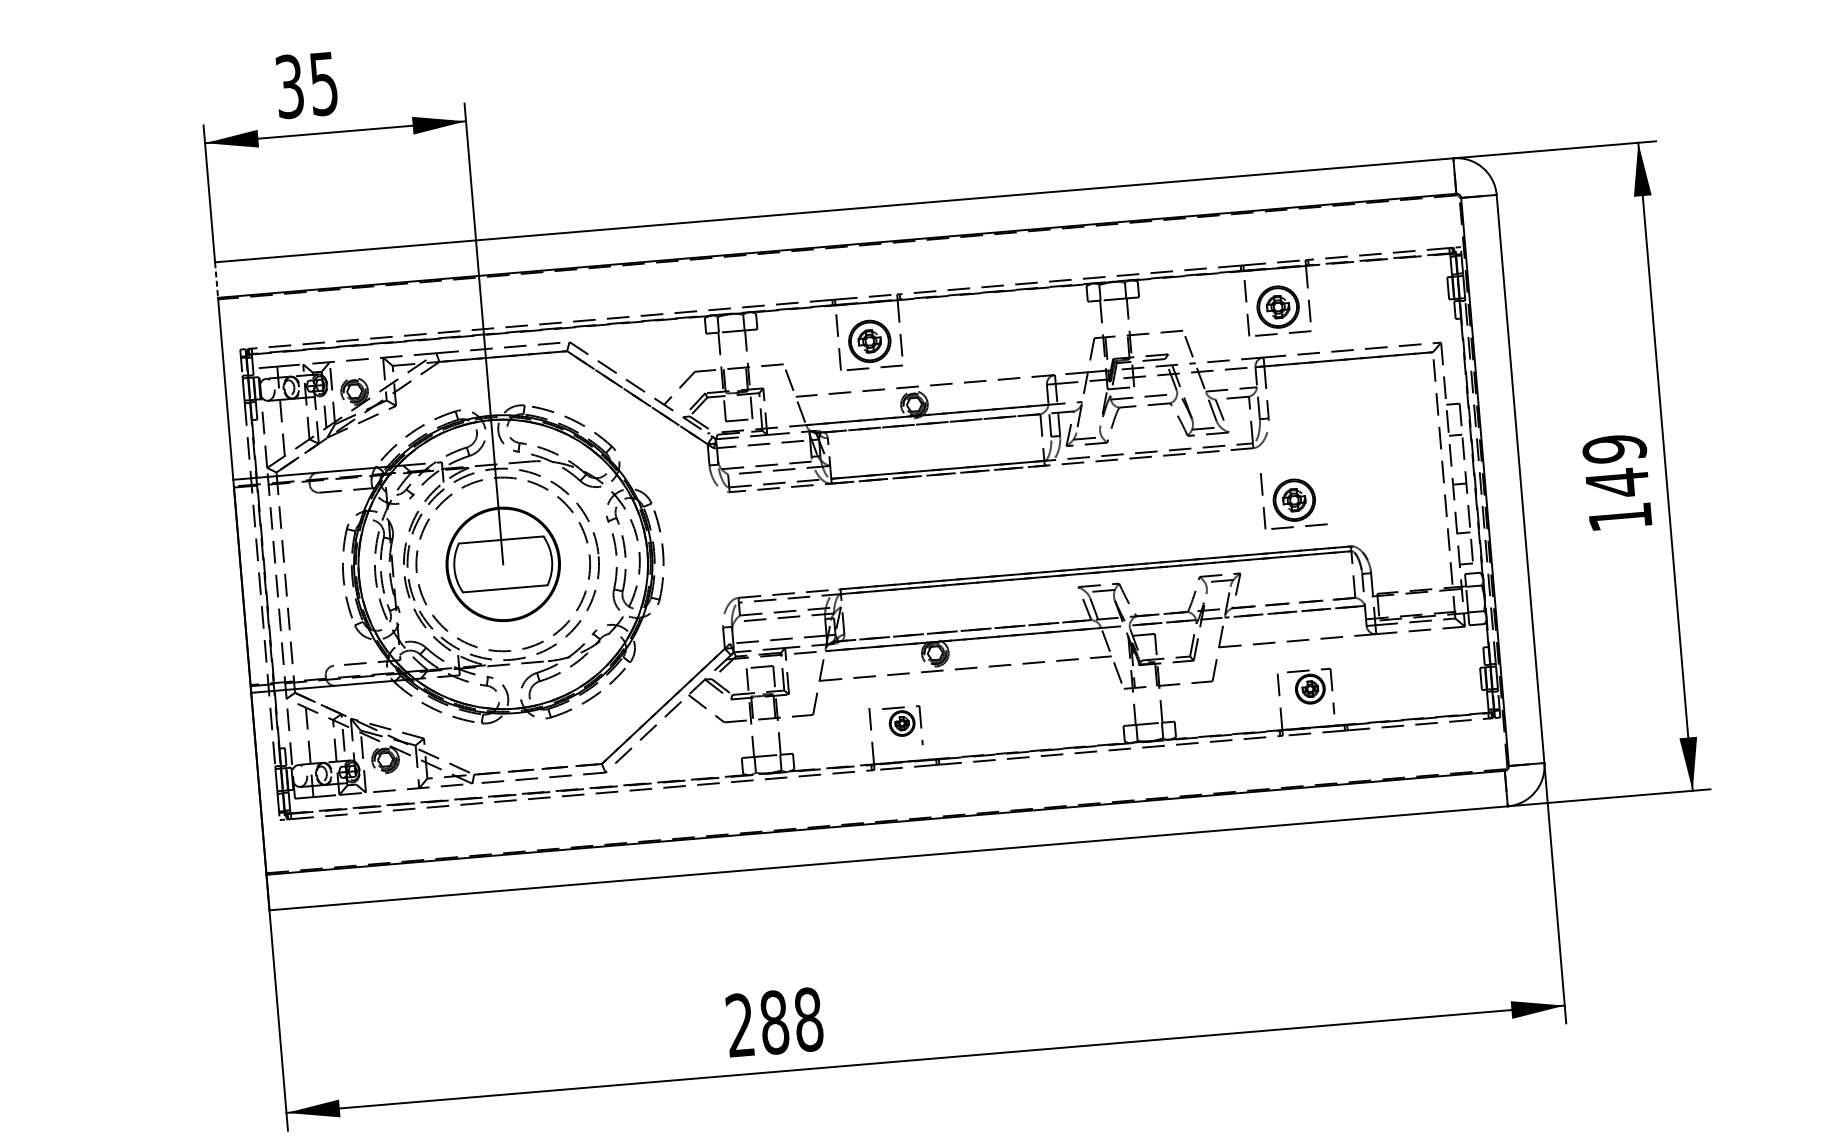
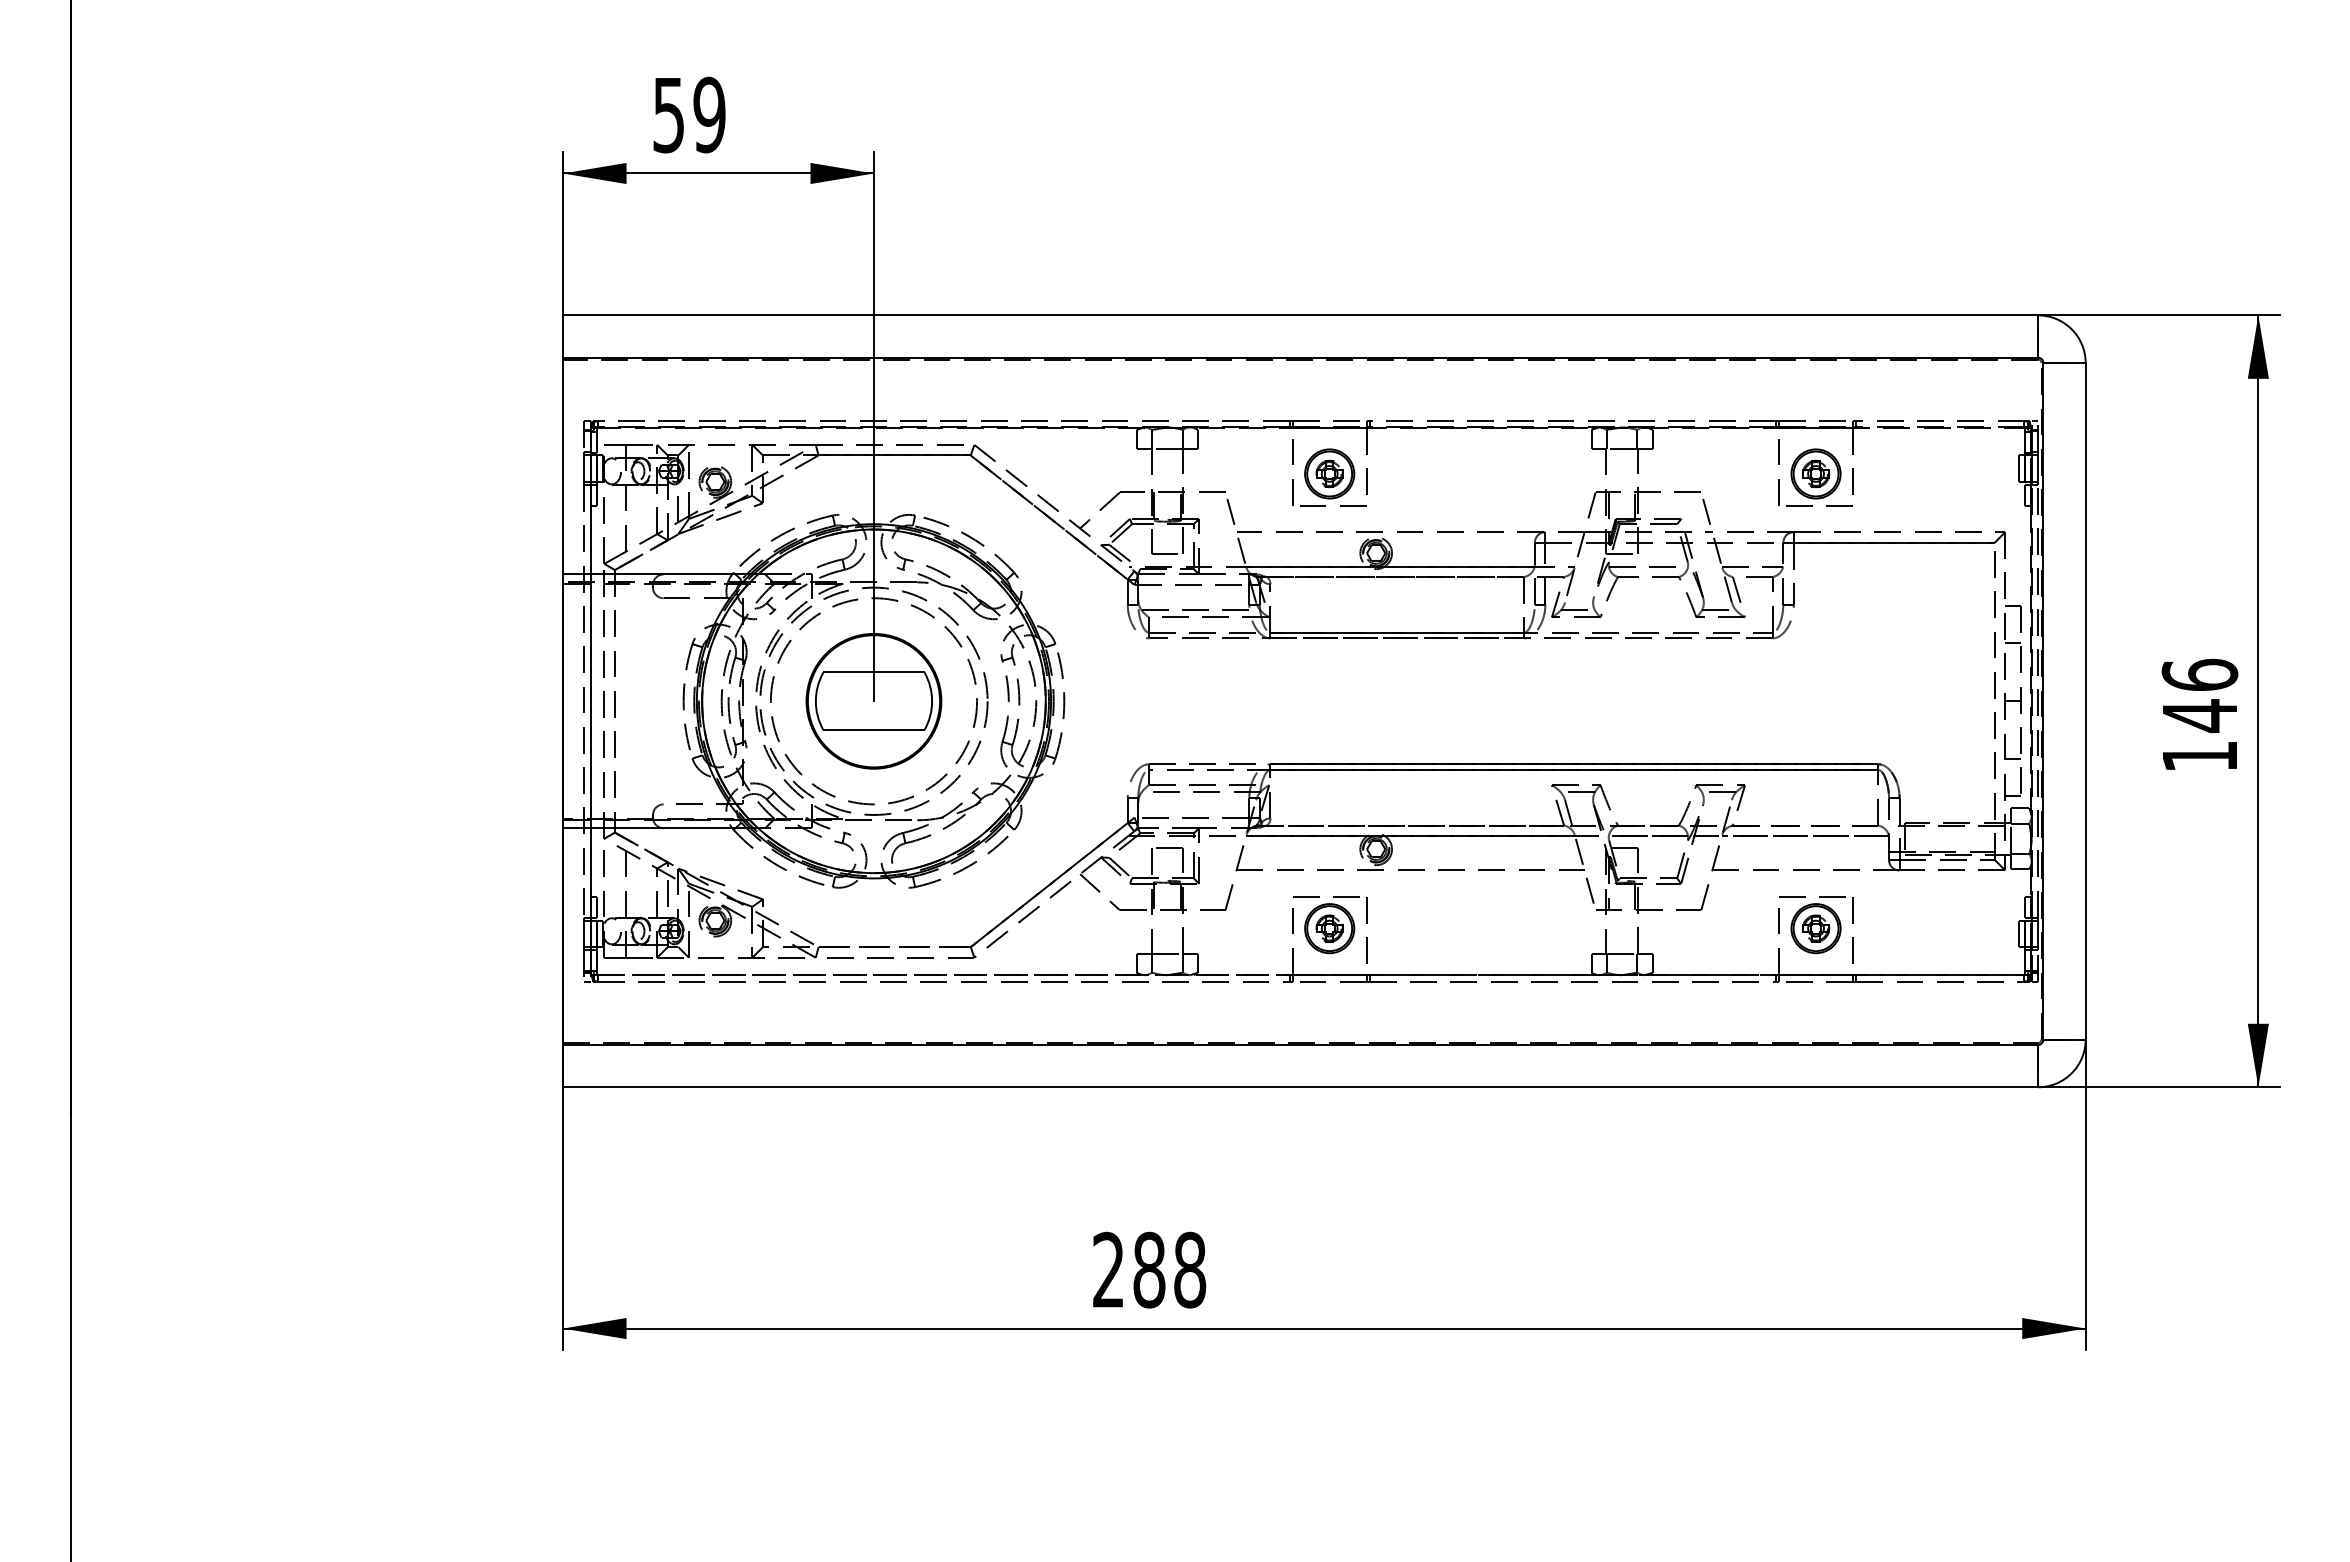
text: (307, 84) -> (689, 114), 35 -> 59
line: (216, 280) -> (563, 337), dashed -> solid
text: (1614, 448) -> (2199, 674), 149 -> 146
part: (1293, 499) -> (1815, 702), removed
part: (1310, 689) -> (1816, 929), size x1.43
part: (902, 723) -> (1330, 929), size x1.67

